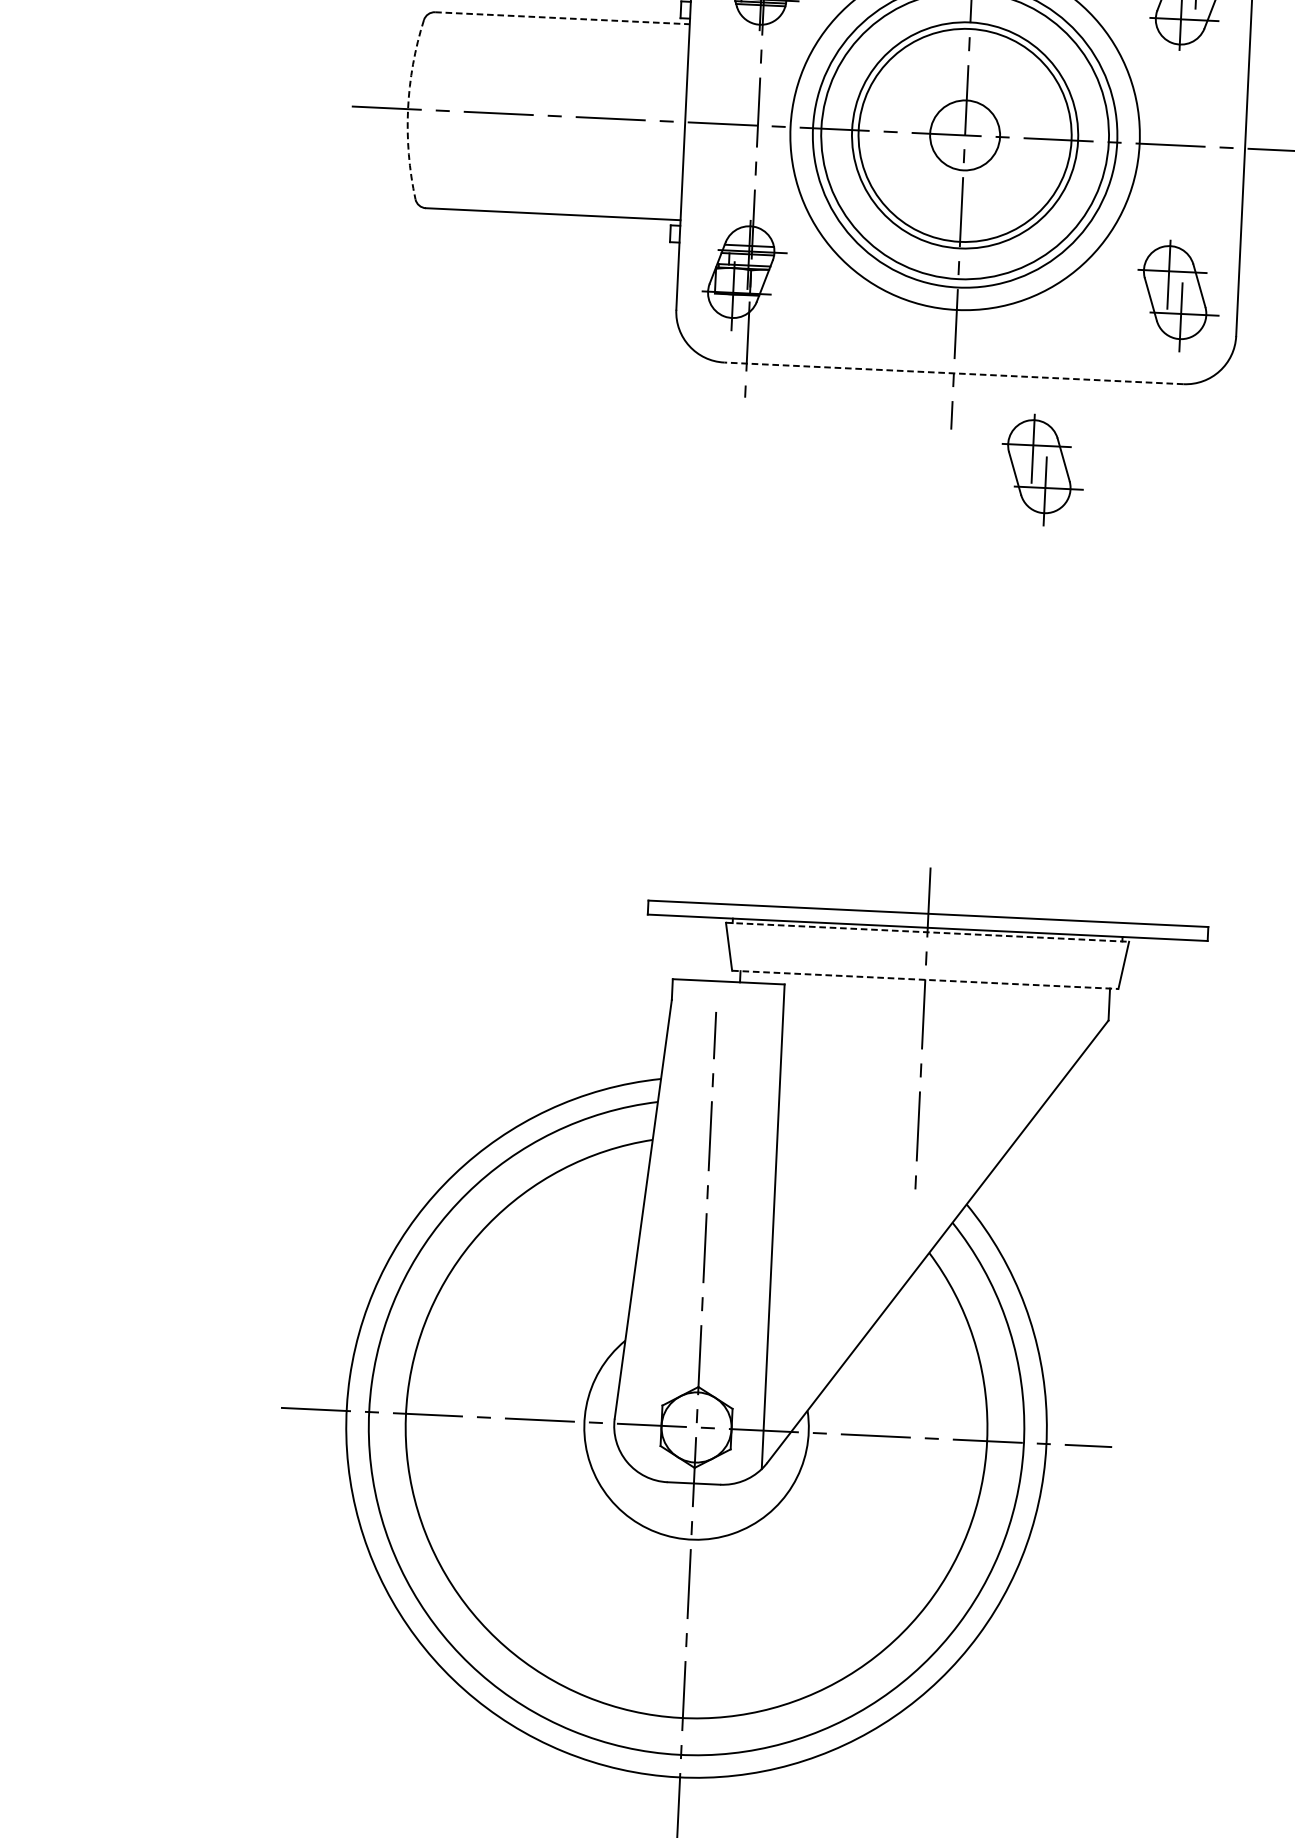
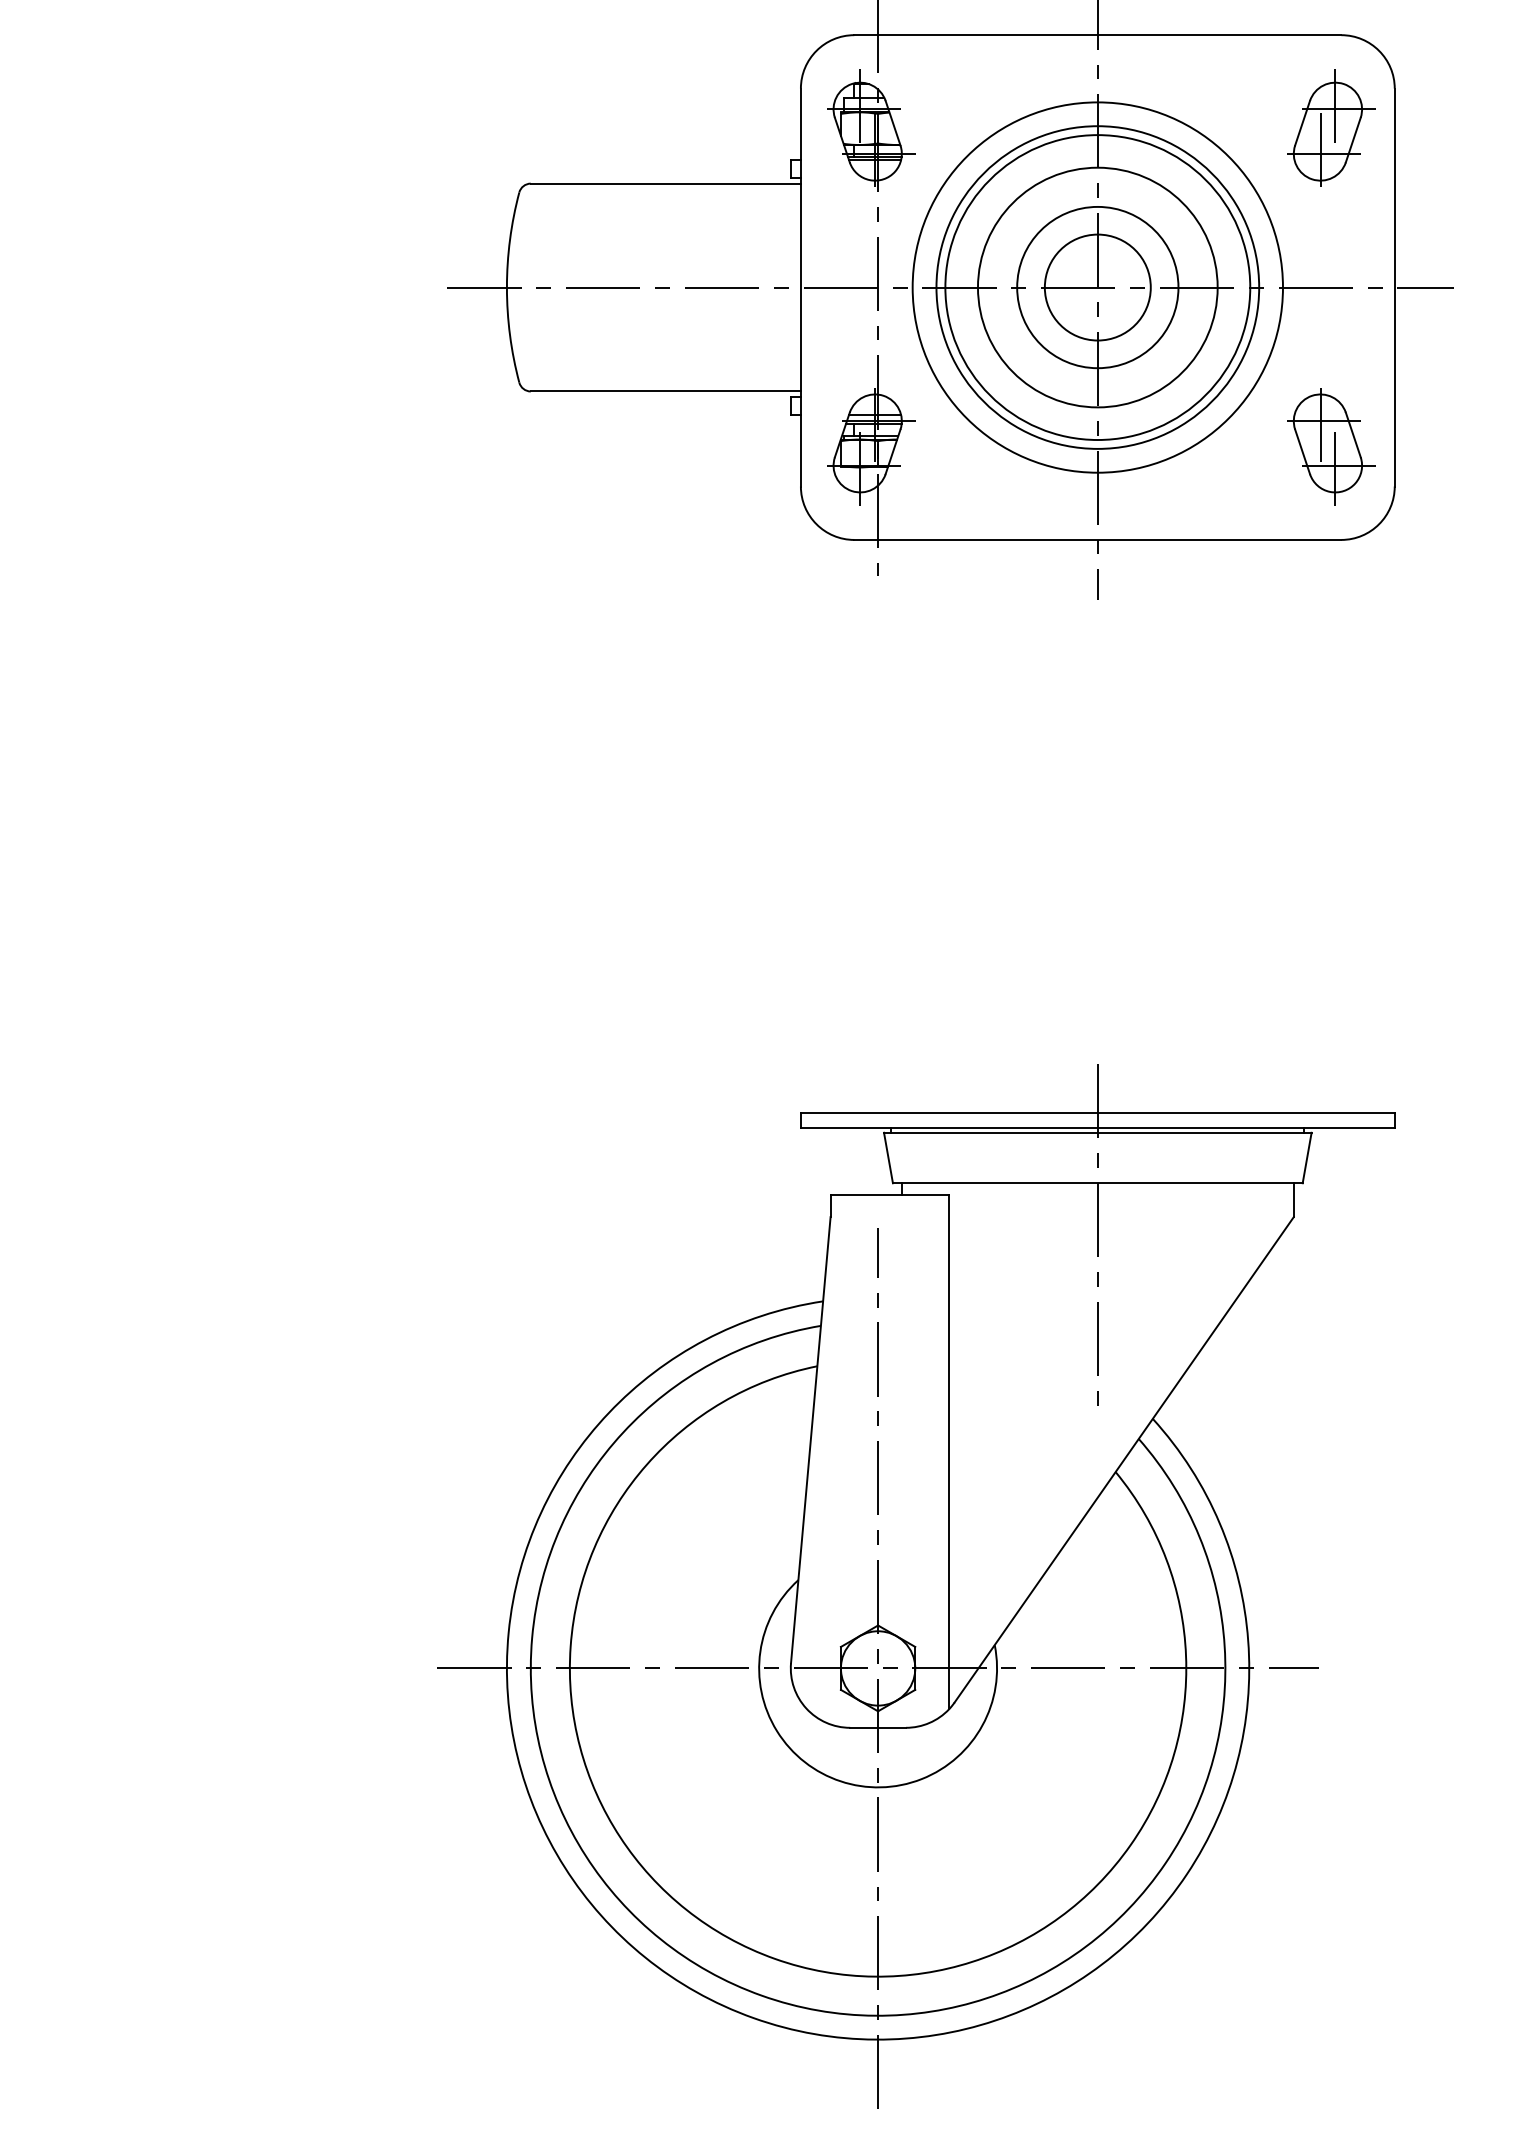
line: (563, 18) -> (666, 183), dashed -> solid
arc: (407, 109) -> (506, 287), dashed -> solid
circle: (964, 135) -> (1097, 287), size x0.71
circle: (964, 135) -> (1097, 287), size x1.43
line: (953, 372) -> (1097, 539), dashed -> solid
part: (1042, 469) -> (1196, 637), removed
line: (927, 931) -> (1097, 1132), dashed -> solid
line: (924, 980) -> (1097, 1183), dashed -> solid

